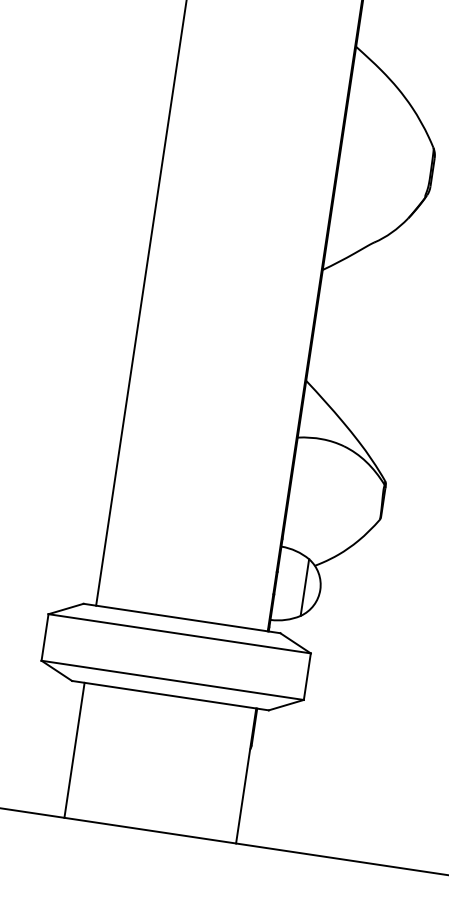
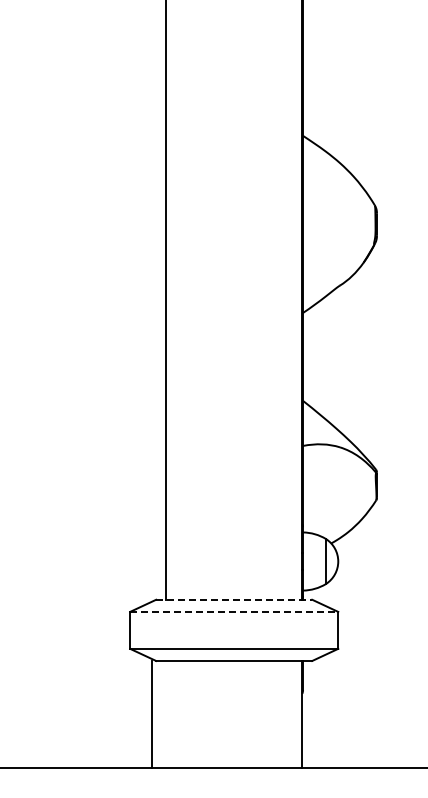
line: (182, 618) -> (234, 599), solid -> dashed
line: (180, 633) -> (234, 611), solid -> dashed
line: (75, 750) -> (152, 714), moved

